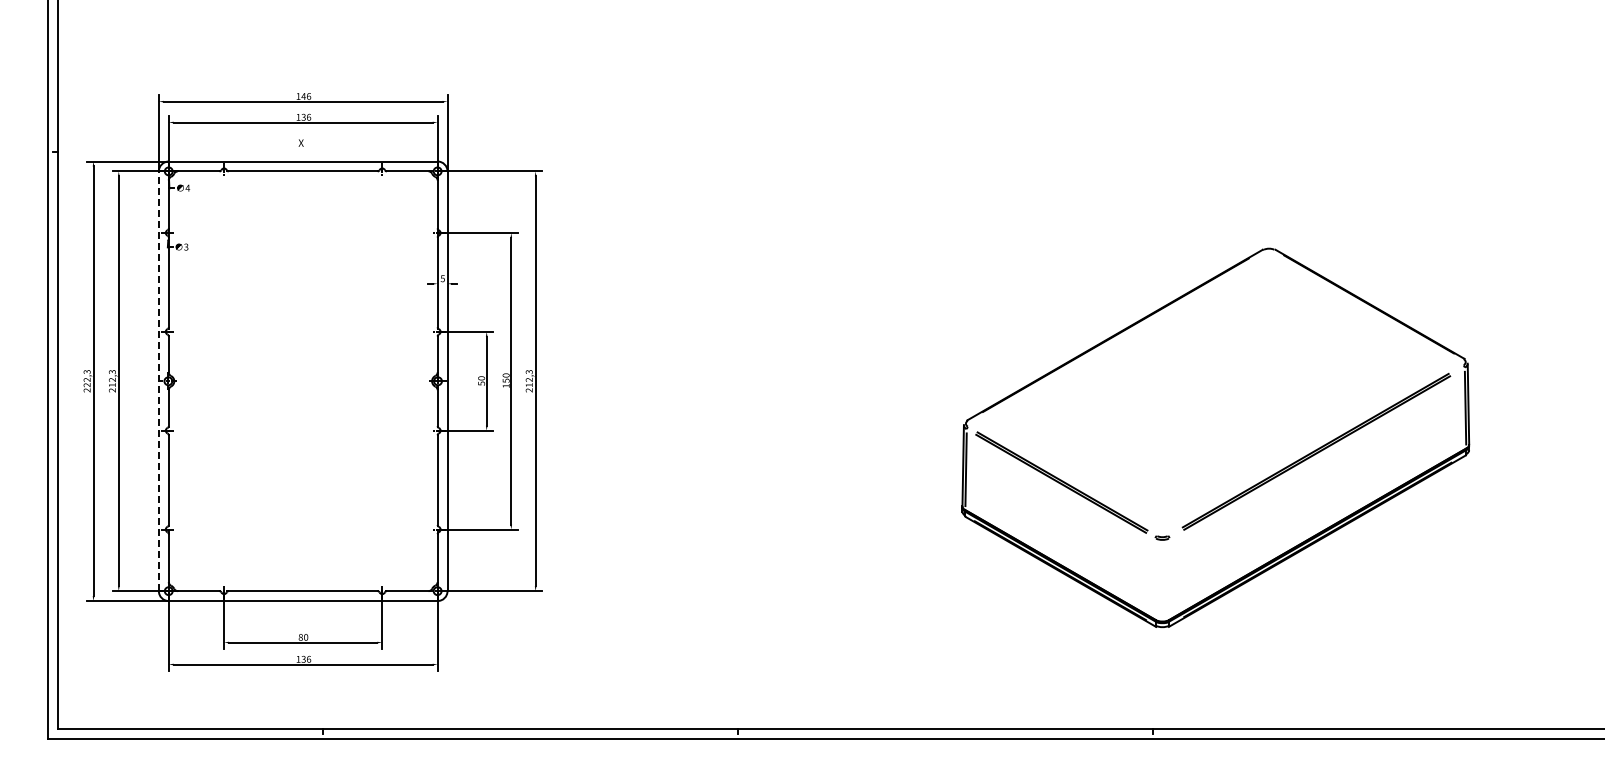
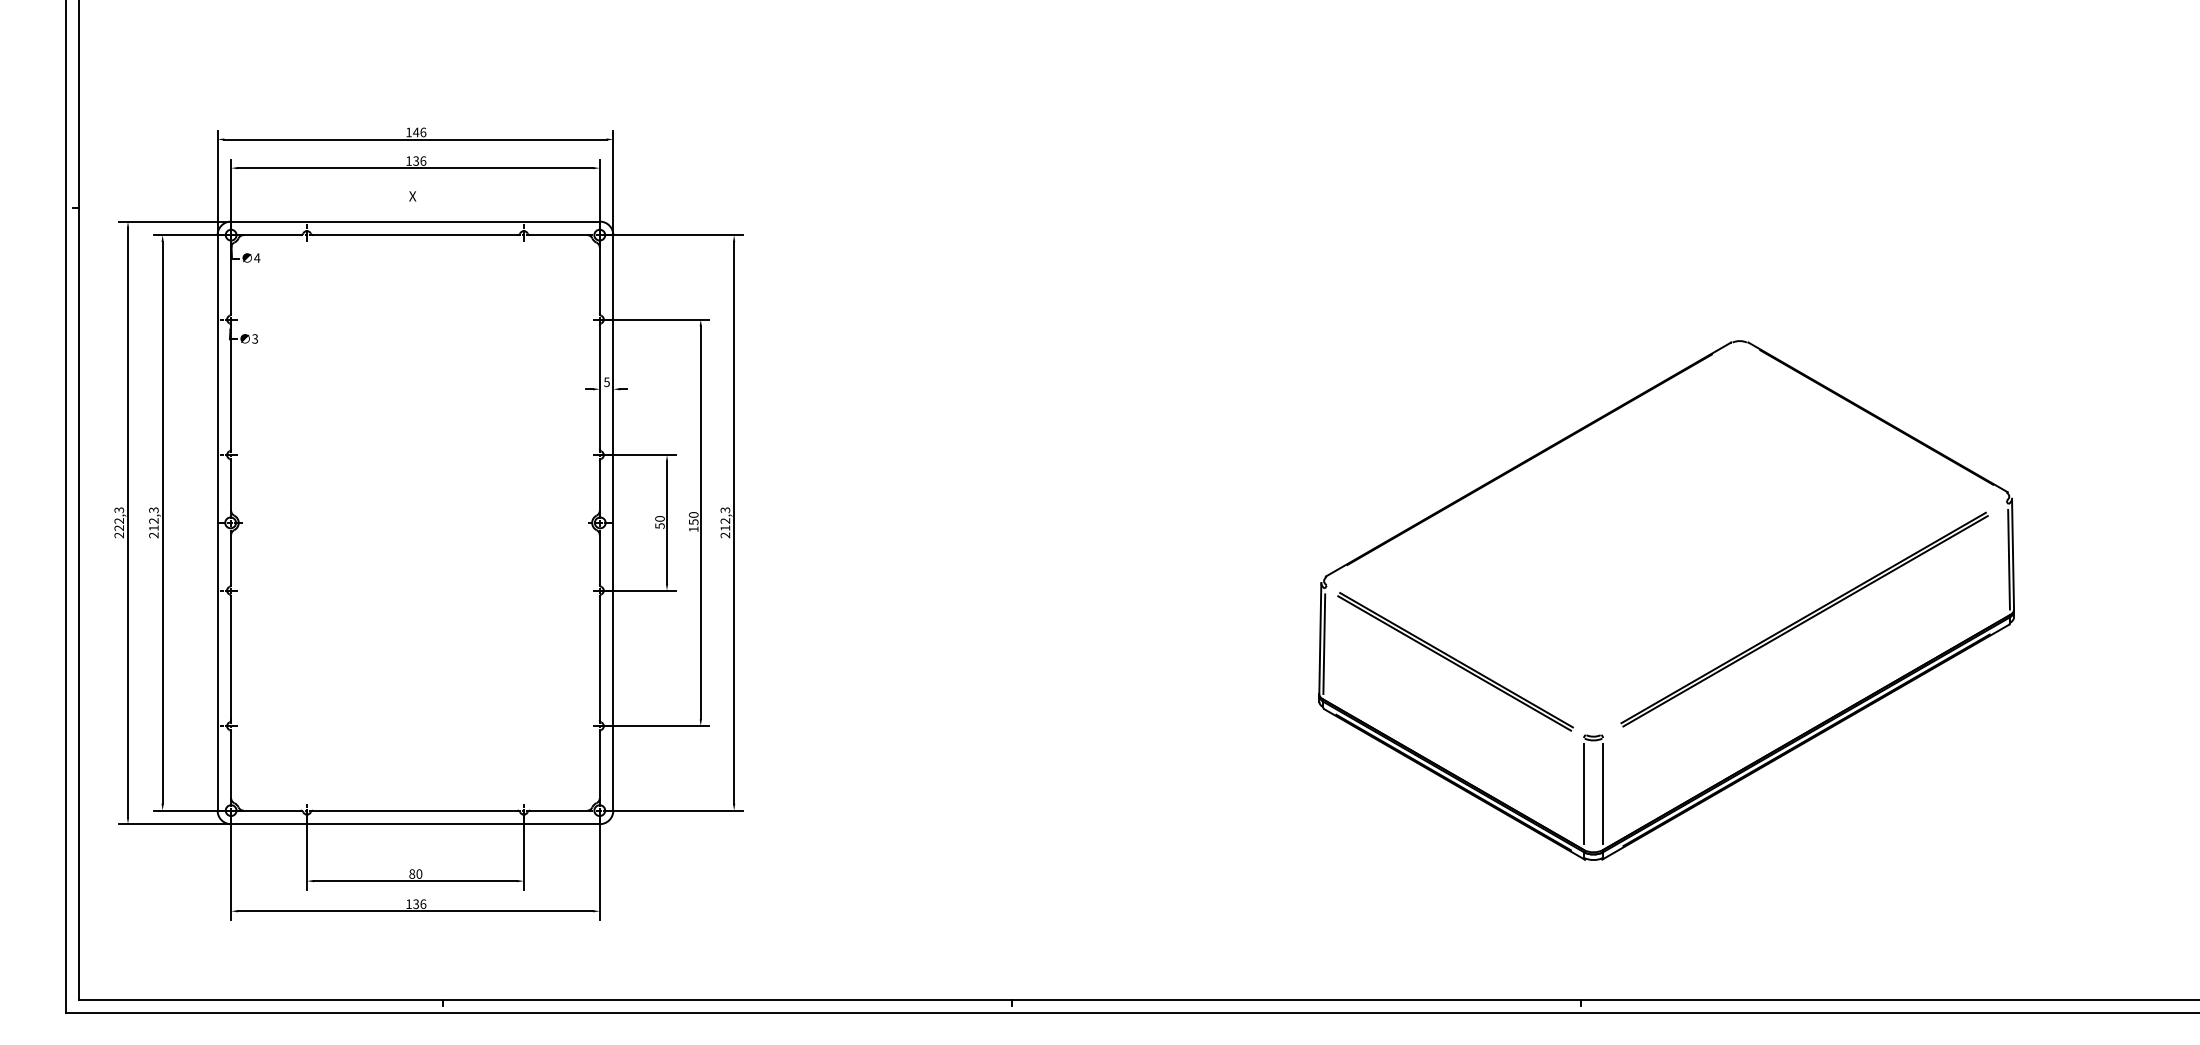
line: (158, 381) -> (217, 523), dashed -> solid
line: (1155, 578) -> (1583, 793), added
line: (1169, 578) -> (1603, 793), added

